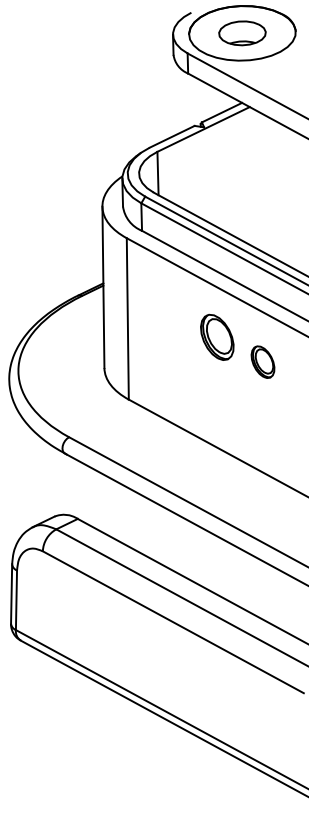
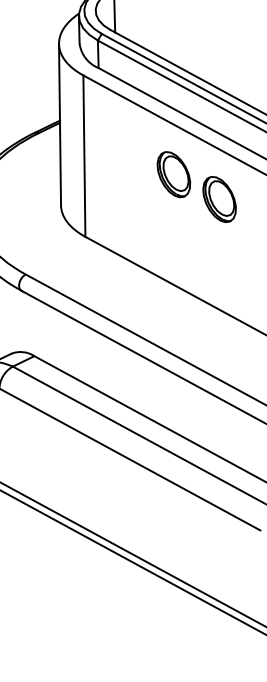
part: (262, 361) -> (219, 198), size x1.43

